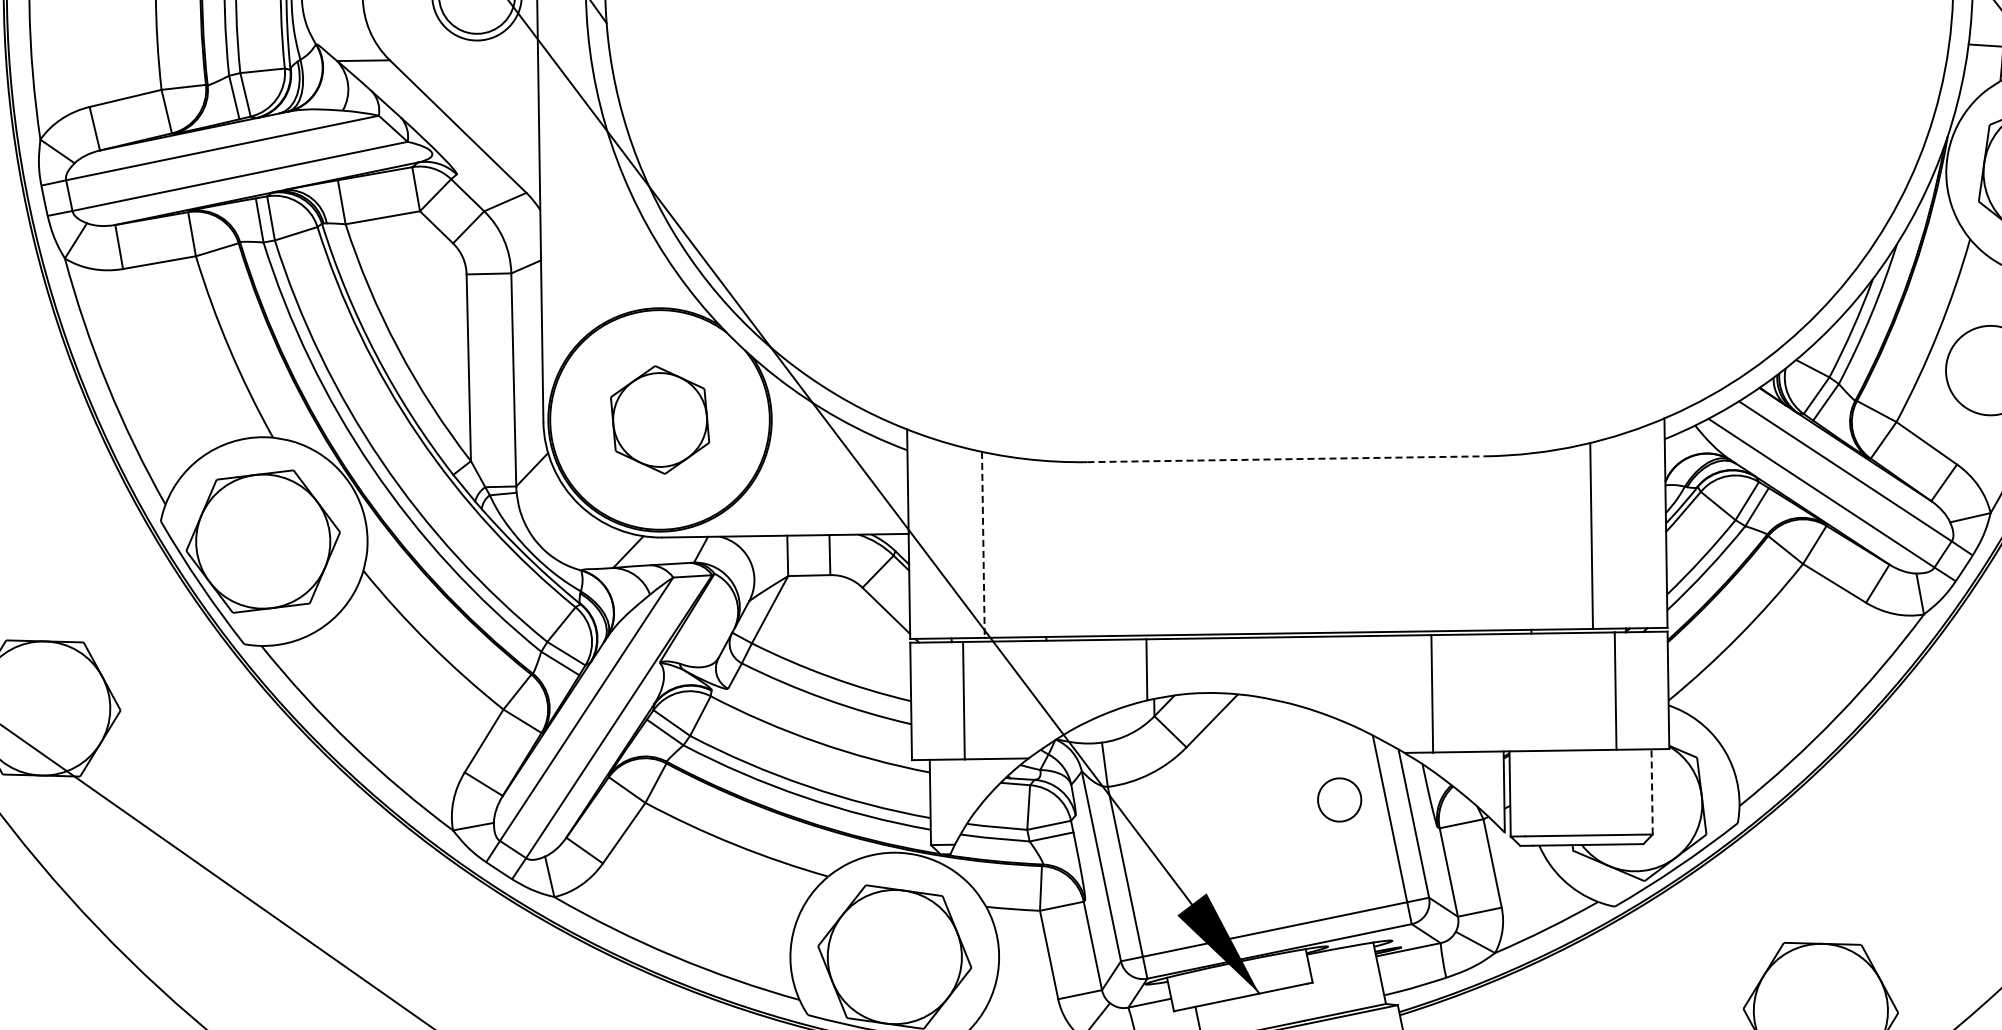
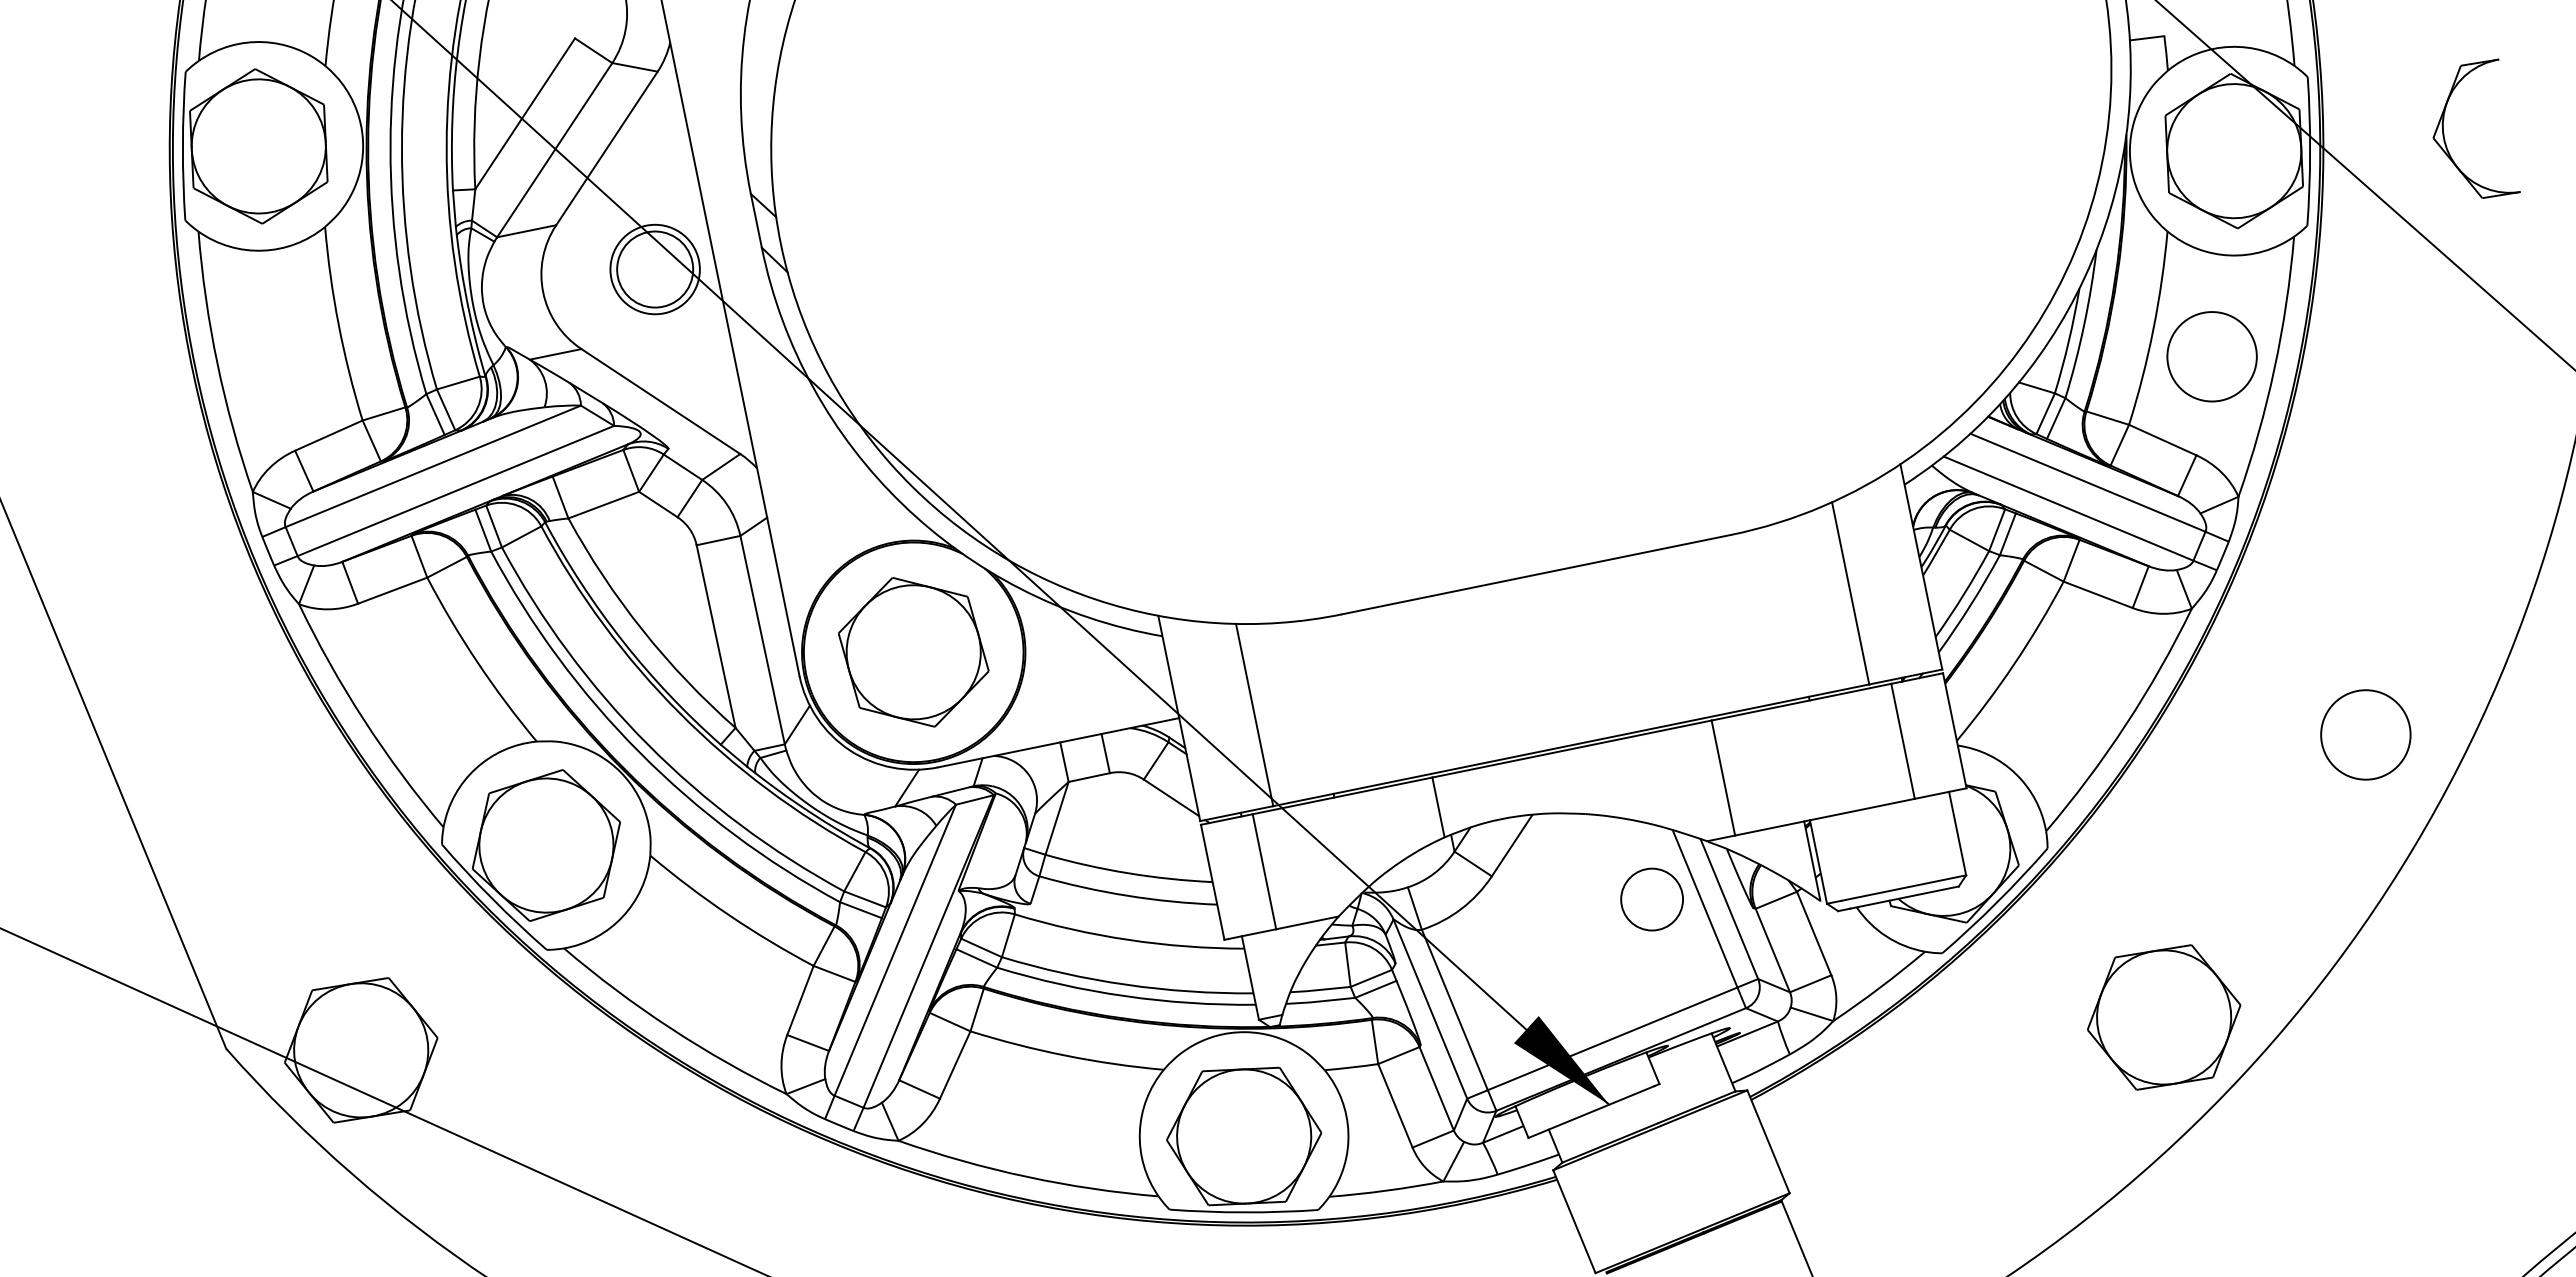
part: (659, 420) -> (913, 652), size x1.43
line: (1286, 459) -> (1536, 574), dashed -> solid
line: (983, 545) -> (1254, 715), dashed -> solid
line: (1652, 791) -> (1957, 833), dashed -> solid
circle: (1340, 799) -> (1652, 899), size x1.43

